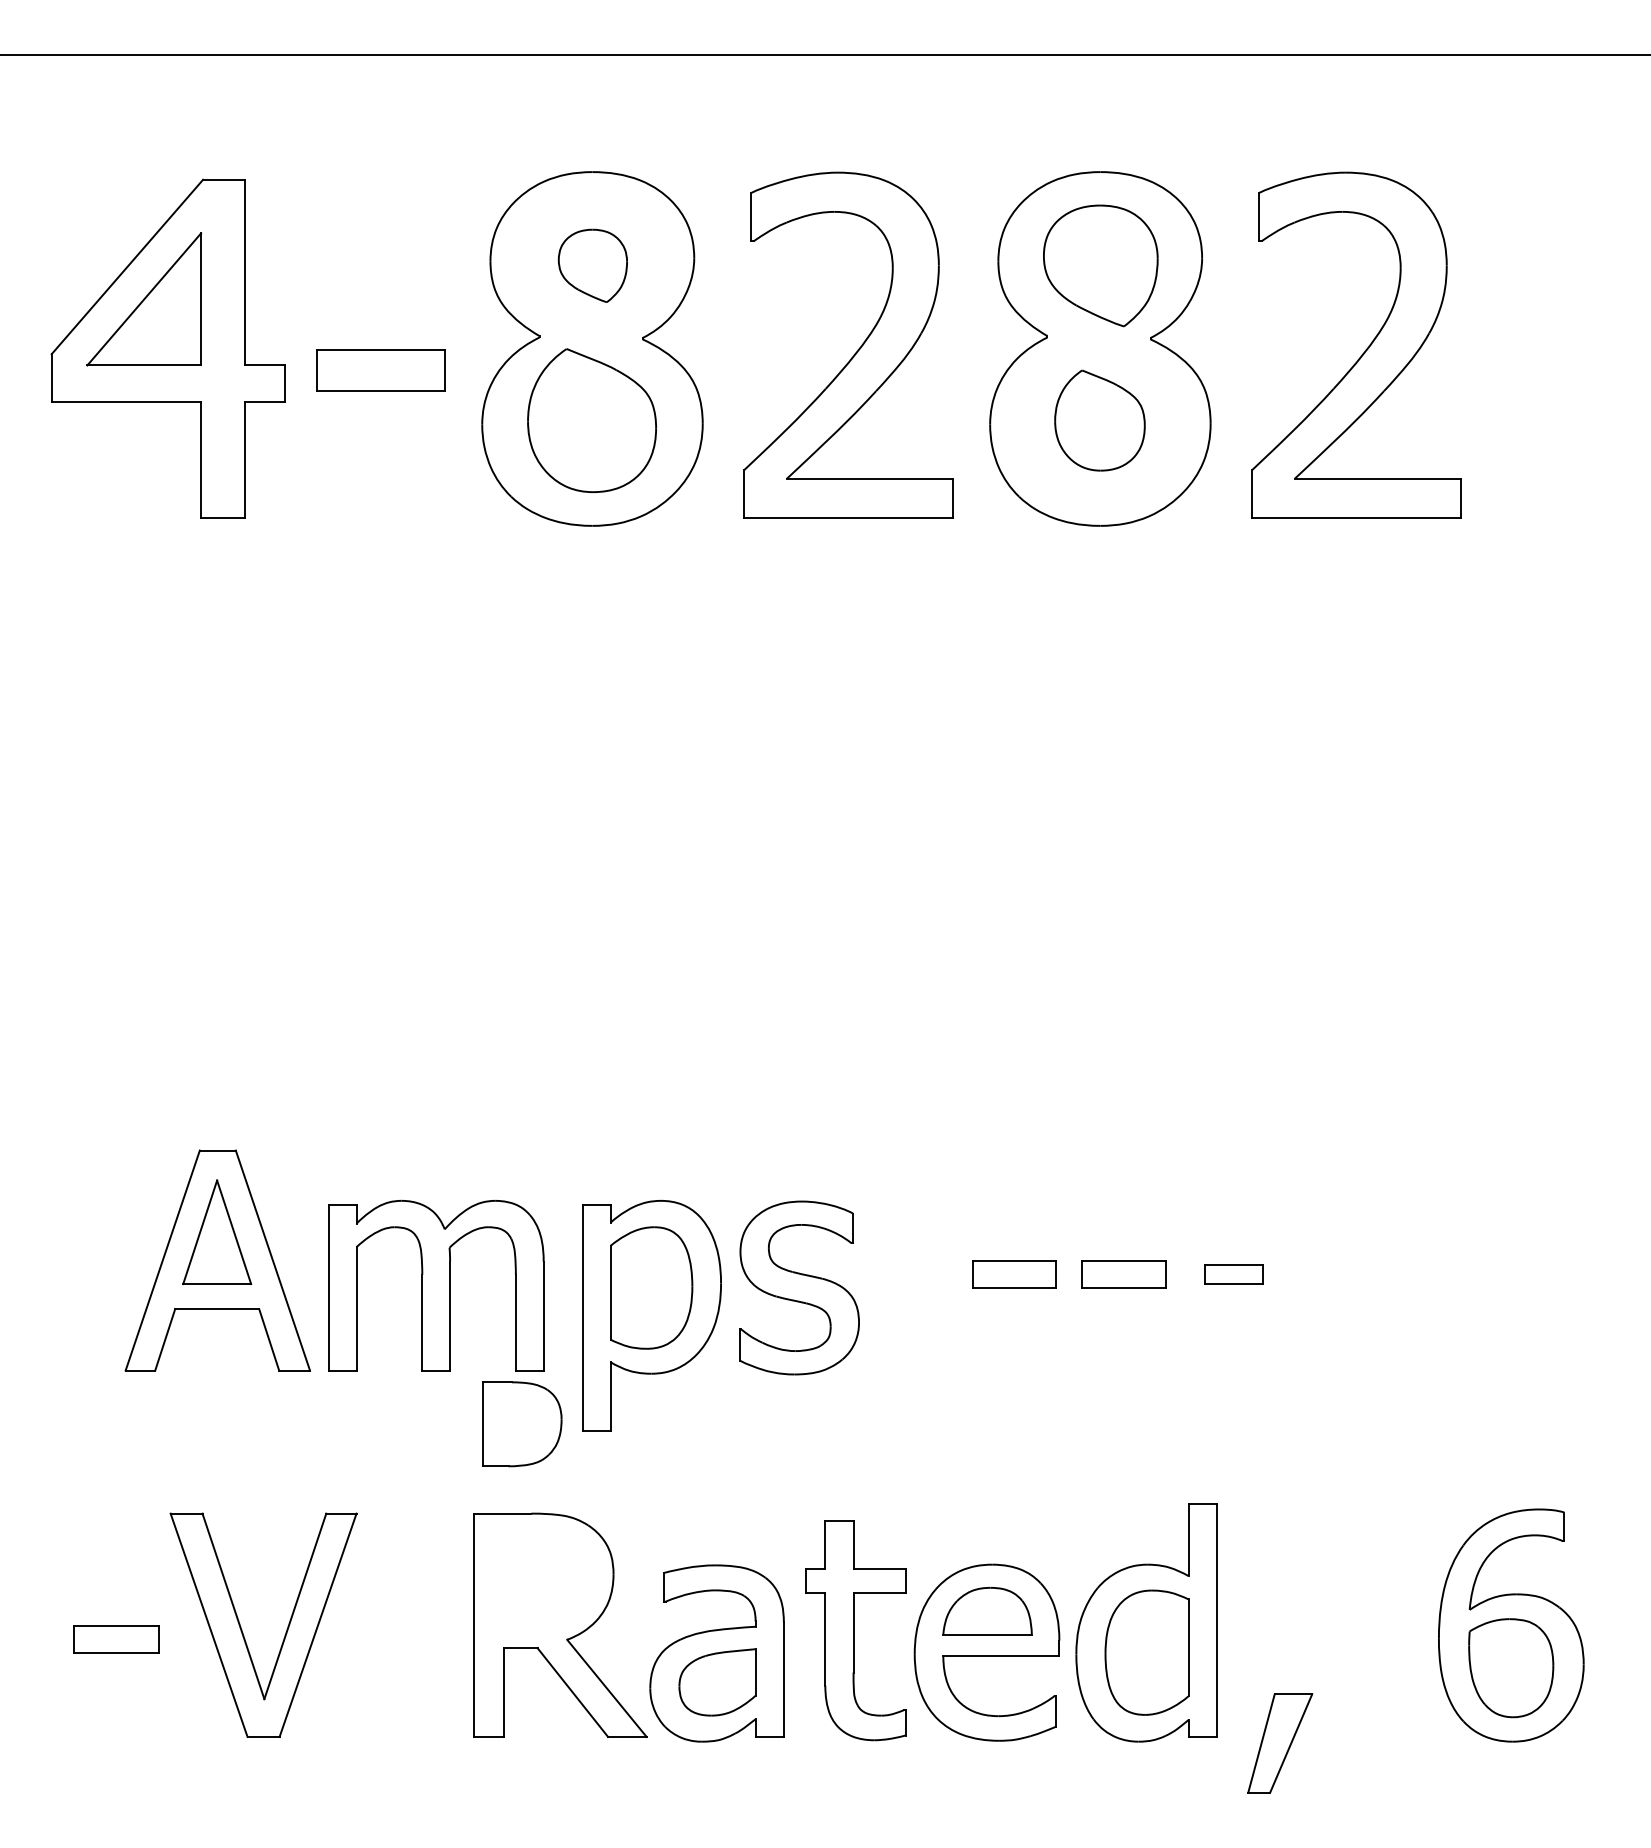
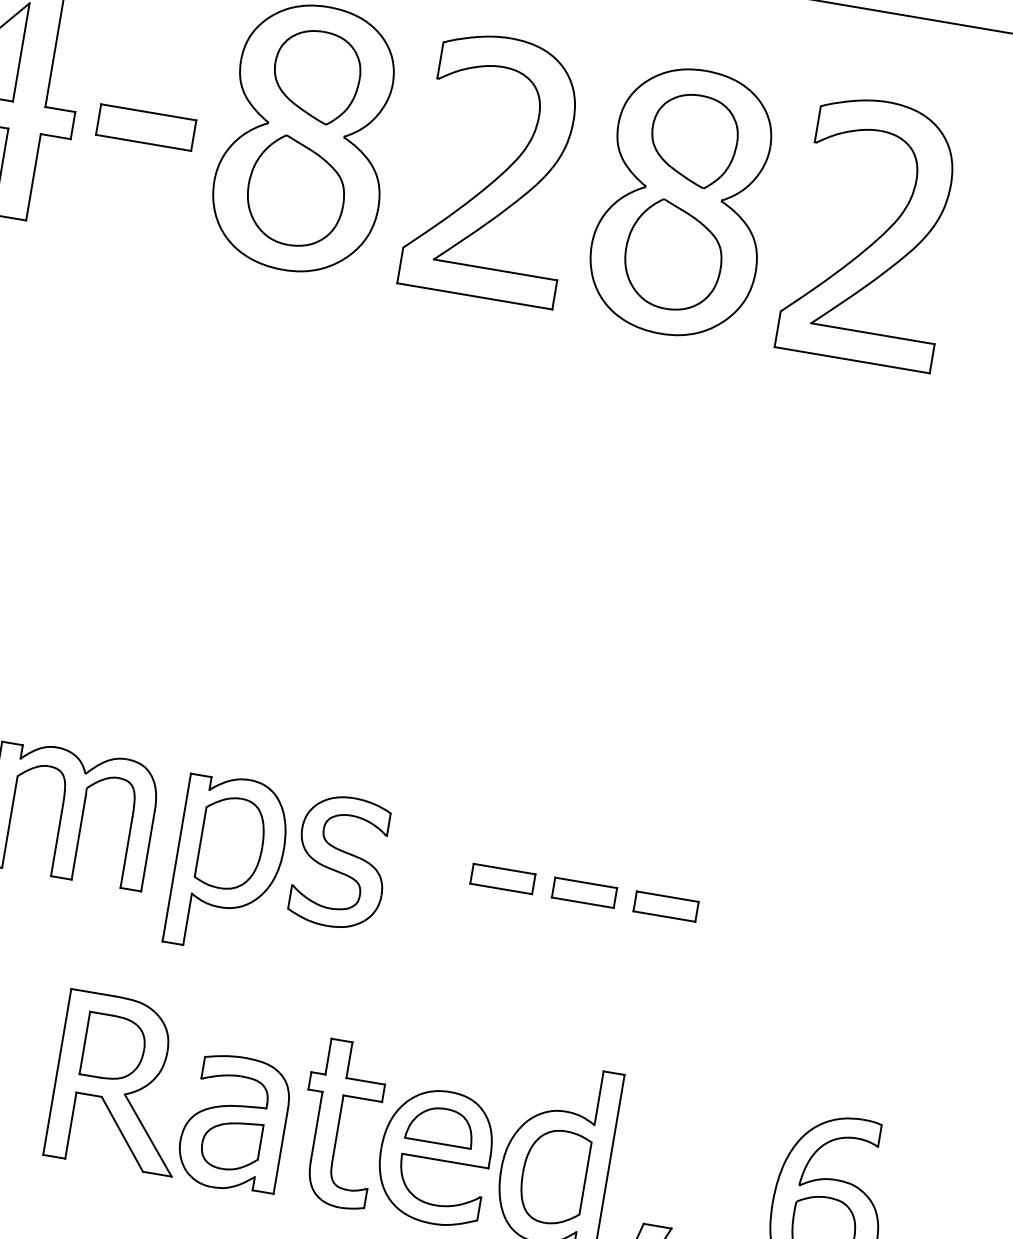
part: (592, 265) -> (316, 76), size x1.67
part: (1099, 420) -> (673, 255), size x1.43
part: (1233, 1274) -> (665, 906), size x1.43
part: (522, 1424) -> (114, 1048), moved

